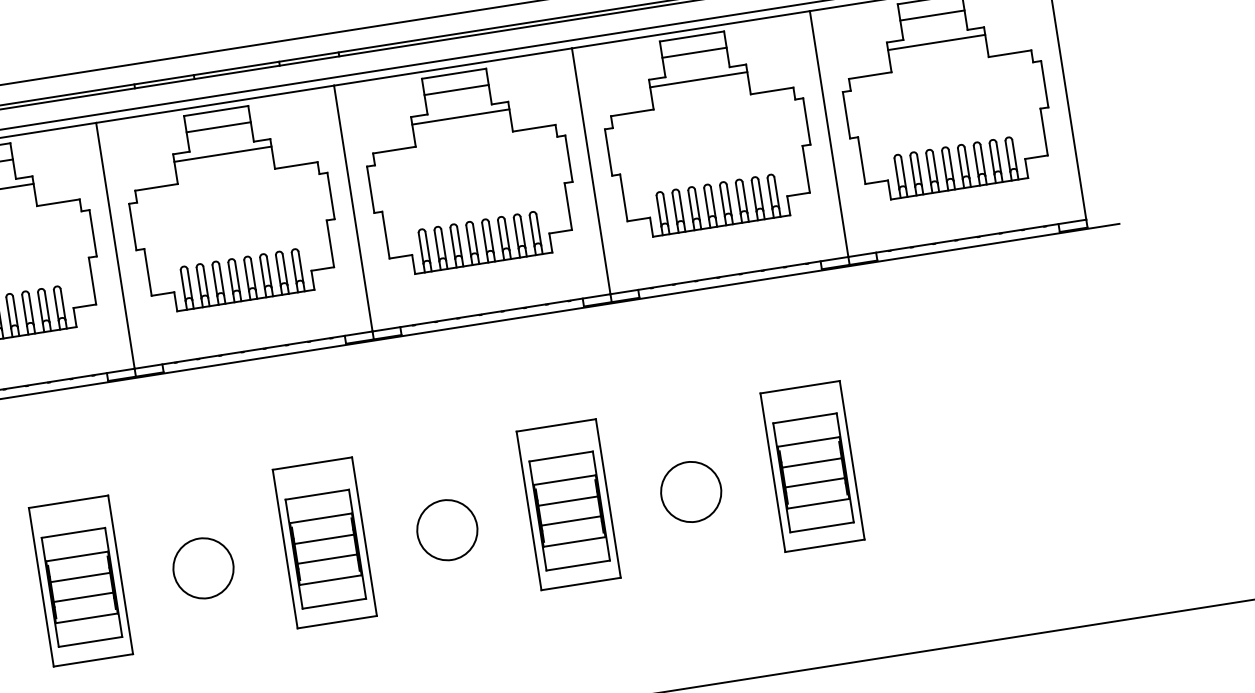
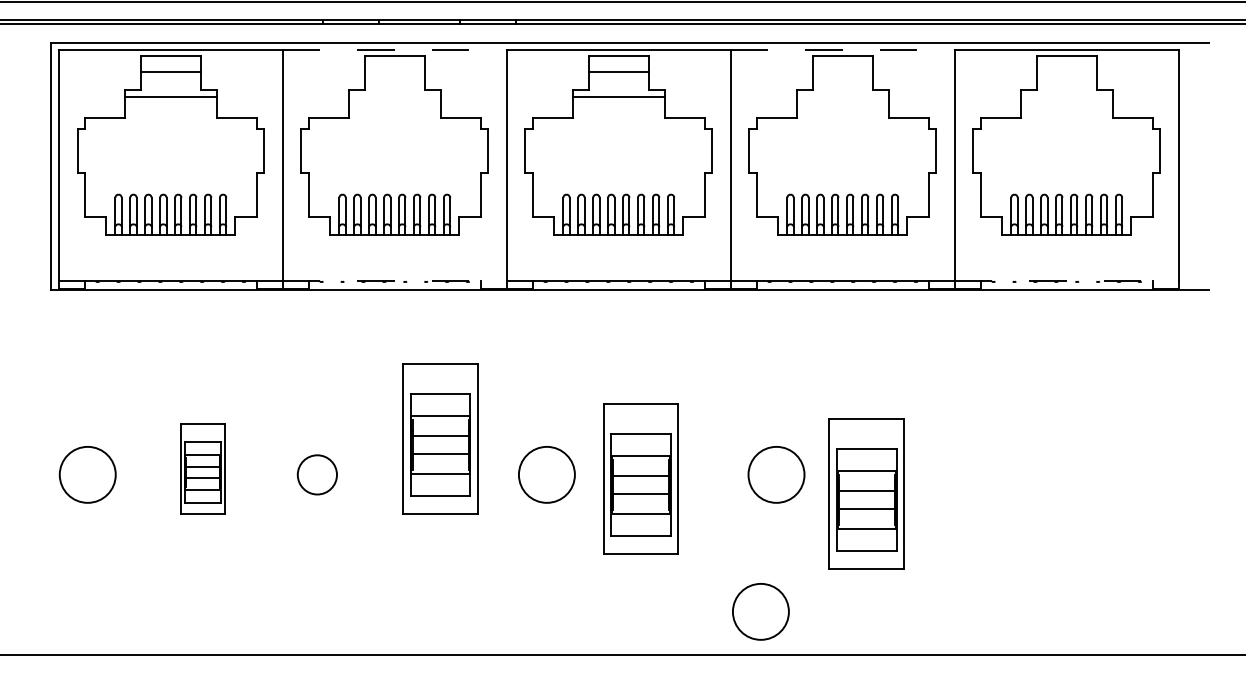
line: (932, 15) -> (1066, 71), removed
line: (690, 30) -> (842, 50), solid -> dashed
line: (936, 42) -> (1066, 97), removed
line: (694, 52) -> (842, 71), removed
line: (698, 80) -> (842, 97), removed
line: (214, 104) -> (394, 50), solid -> dashed
line: (218, 127) -> (394, 71), removed
line: (222, 154) -> (394, 97), removed
line: (967, 238) -> (1066, 281), solid -> dashed
line: (253, 350) -> (394, 281), solid -> dashed
part: (812, 466) -> (866, 493), moved
part: (567, 504) -> (640, 478), moved
part: (324, 542) -> (440, 438), moved
circle: (203, 567) -> (317, 474), size x0.7
part: (80, 580) -> (202, 468), size x0.6
circle: (696, 639) -> (760, 611), added

